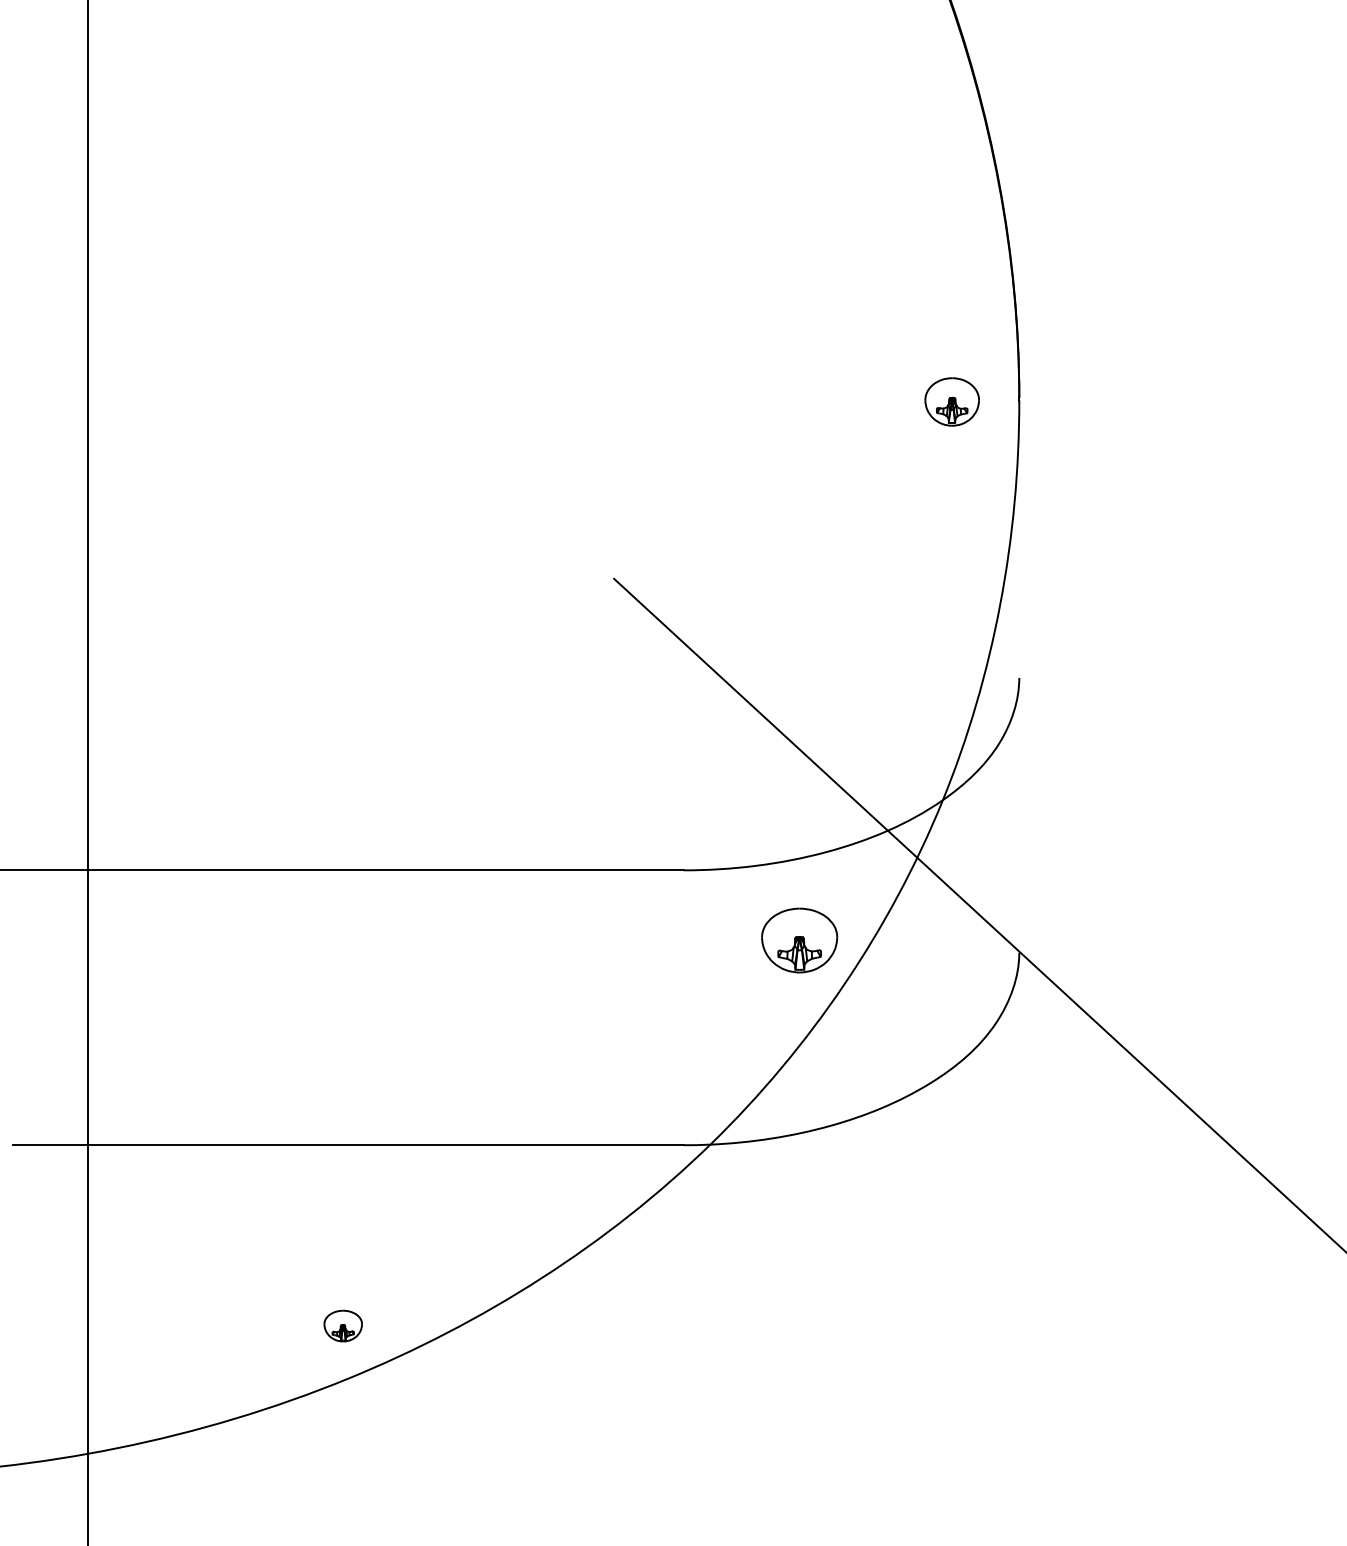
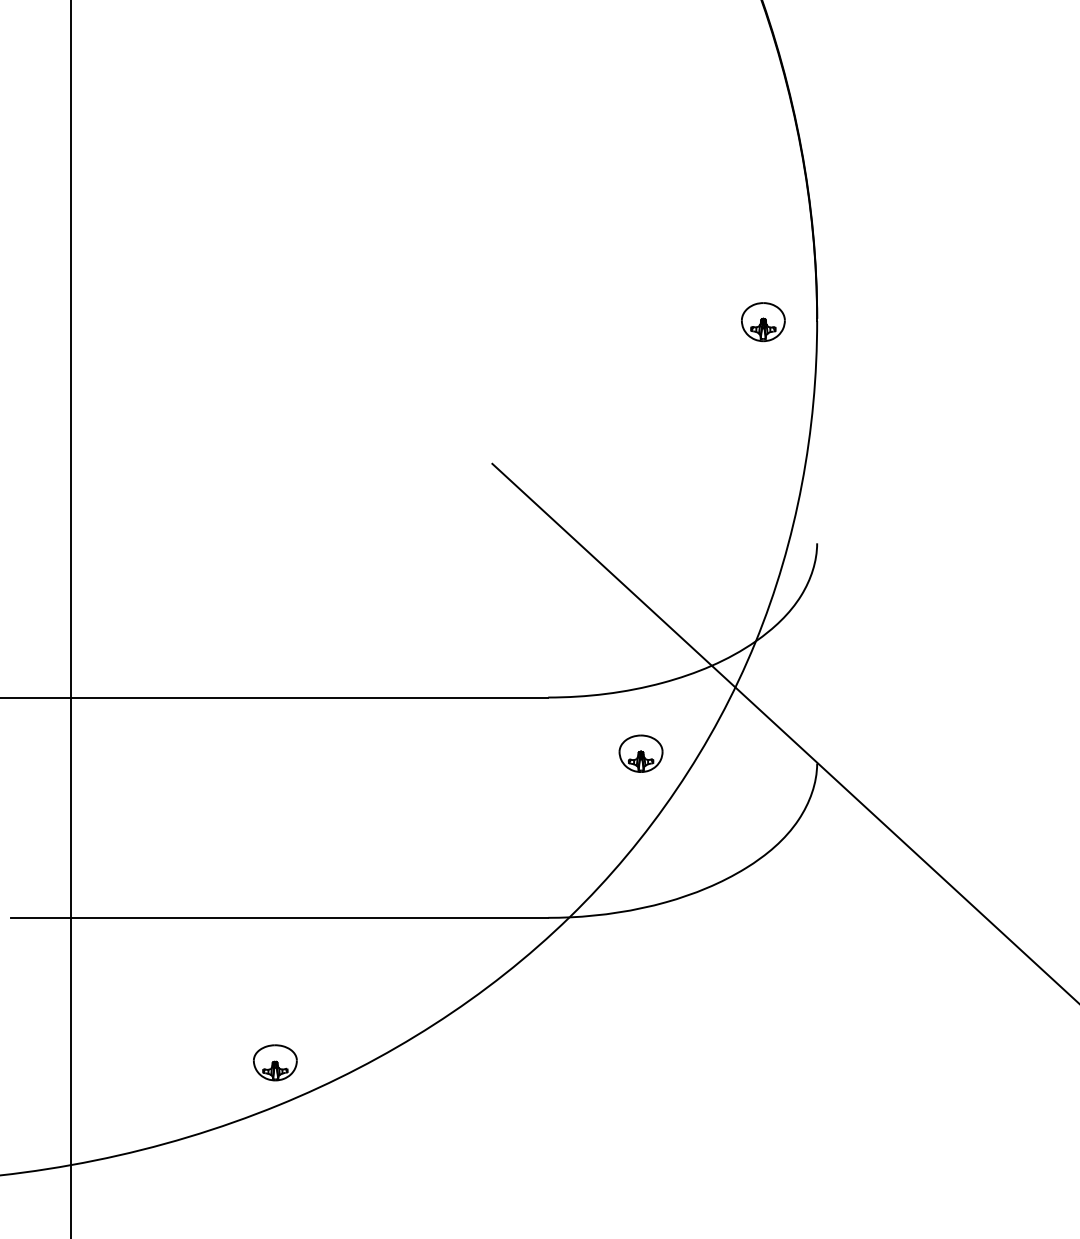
part: (799, 940) -> (640, 753), size x0.71
part: (342, 1325) -> (274, 1062), size x1.43

